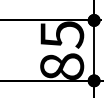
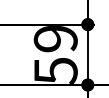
text: (61, 50) -> (55, 54), 85 -> 59

